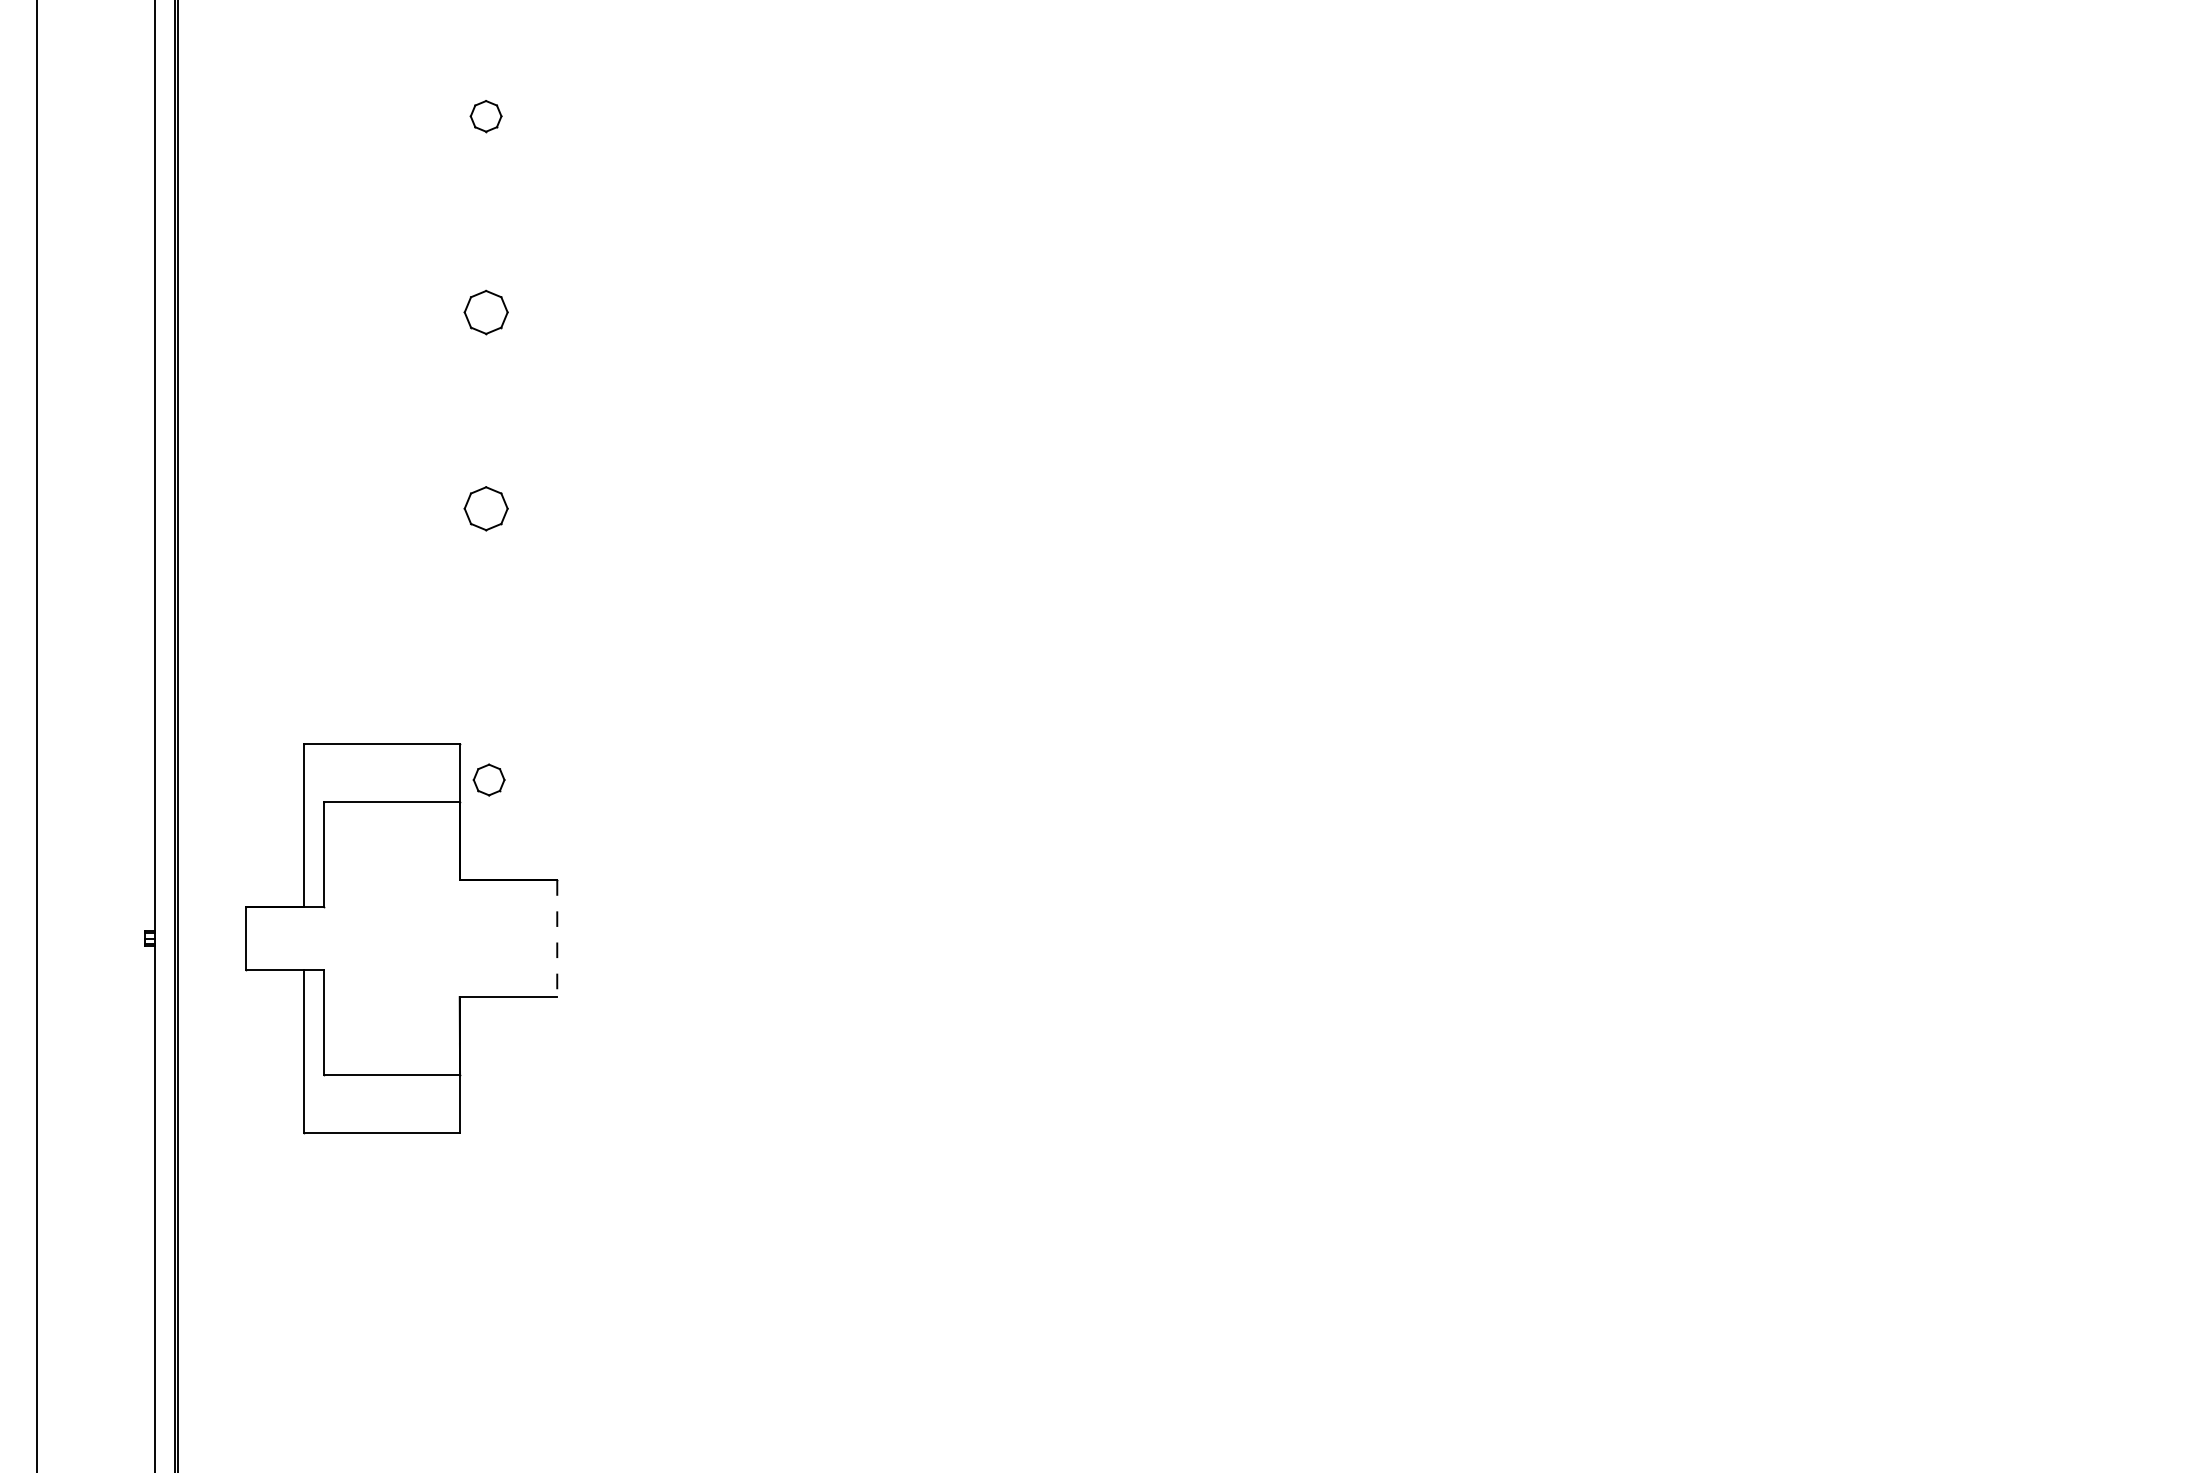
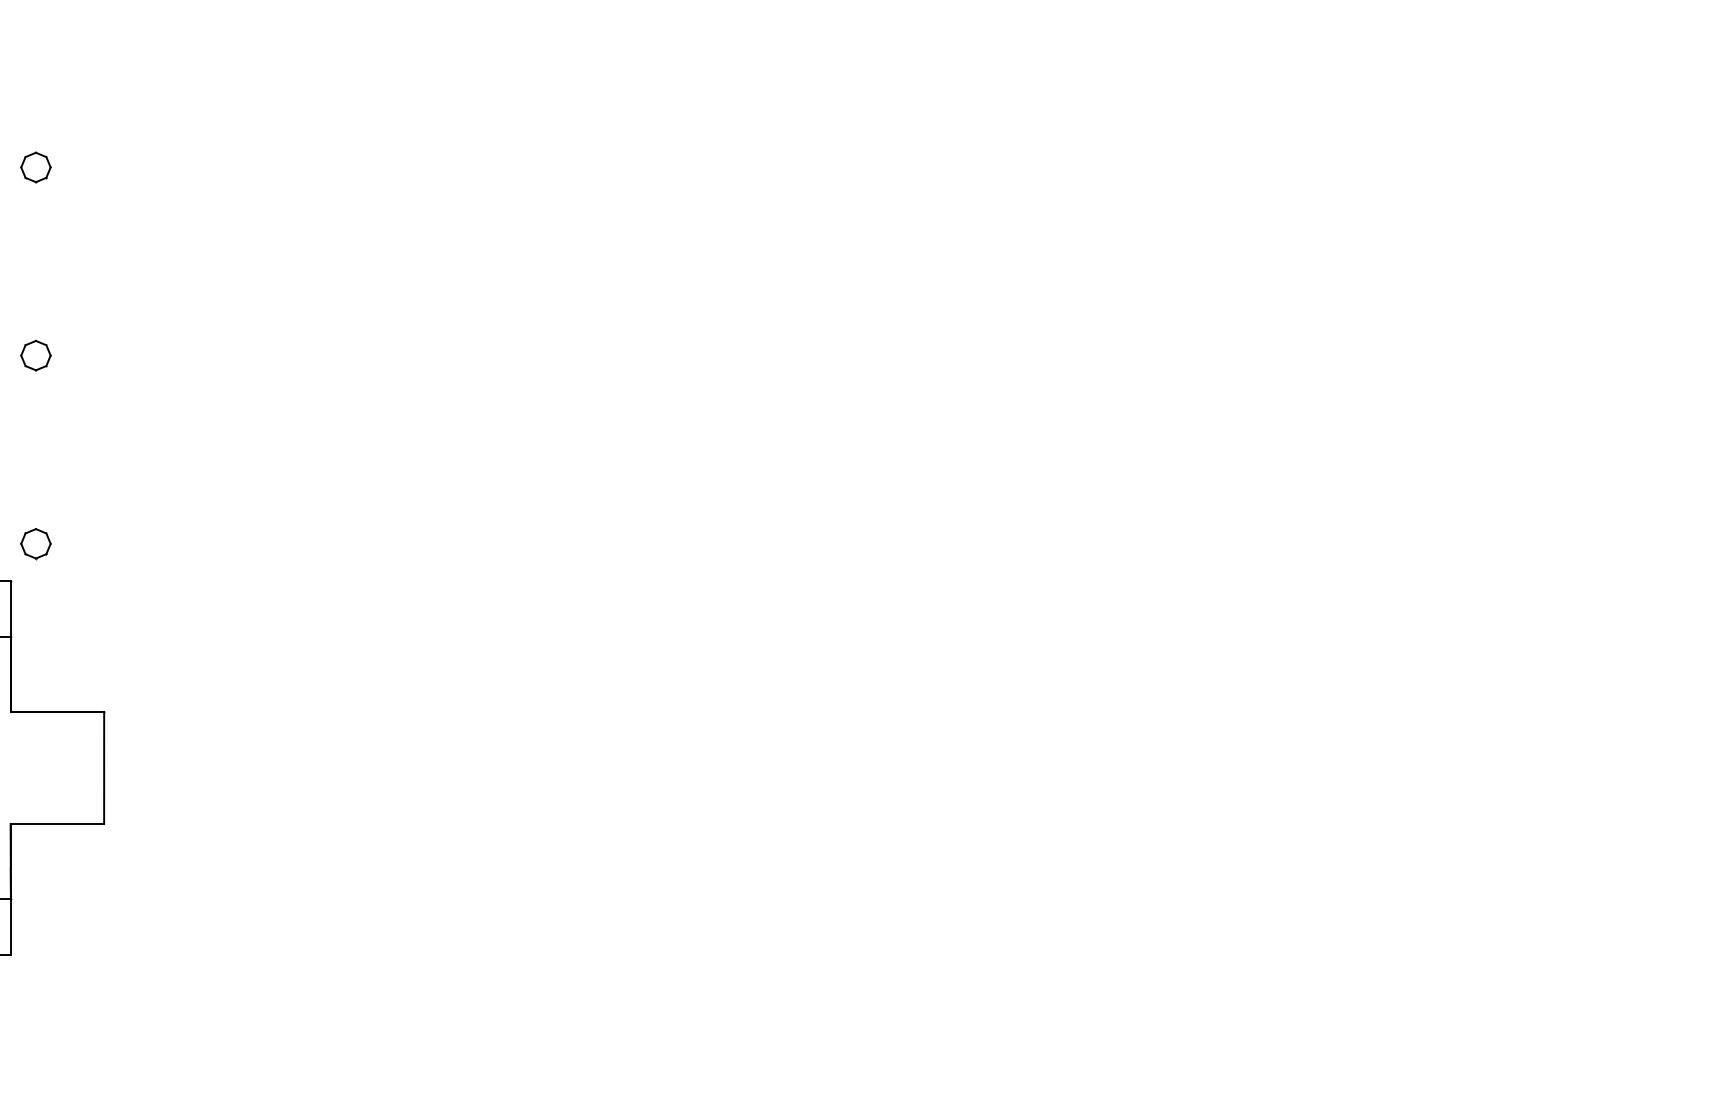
part: (485, 312) -> (35, 167), size x0.71
part: (485, 508) -> (35, 355), size x0.71
part: (488, 779) -> (35, 543), moved
line: (557, 939) -> (104, 768), dashed -> solid

